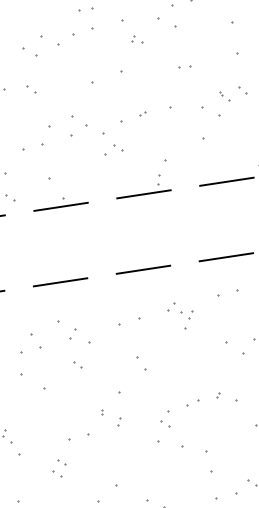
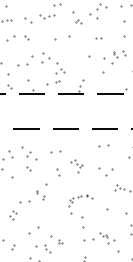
part: (68, 37) -> (47, 16), size x0.6
part: (134, 116) -> (53, 82), moved
part: (180, 317) -> (76, 166), moved
part: (197, 416) -> (80, 200), size x0.6

